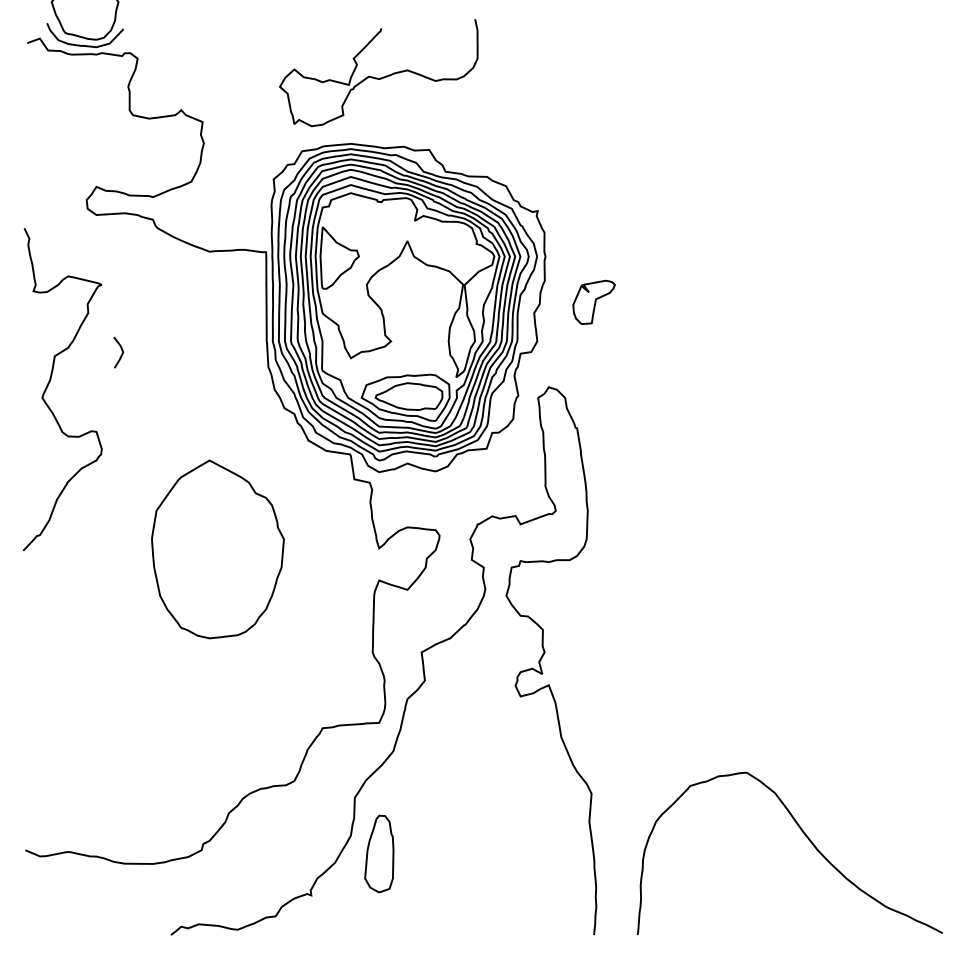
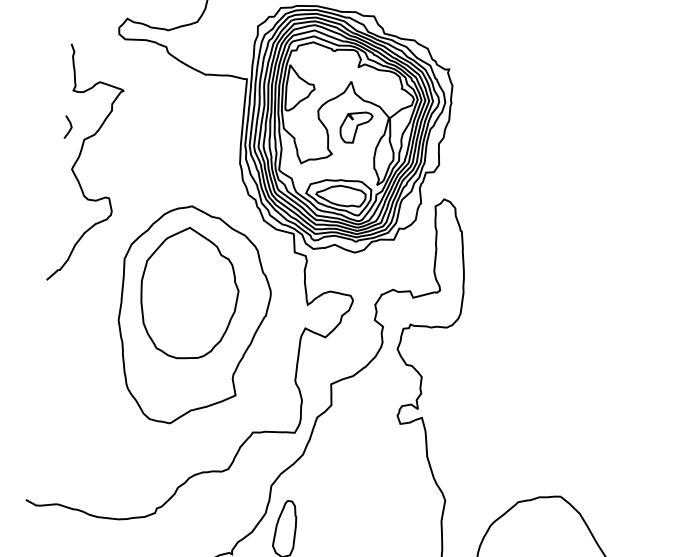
part: (593, 301) -> (355, 126), moved
line: (121, 351) -> (70, 126), moved
part: (226, 579) -> (193, 316), added

